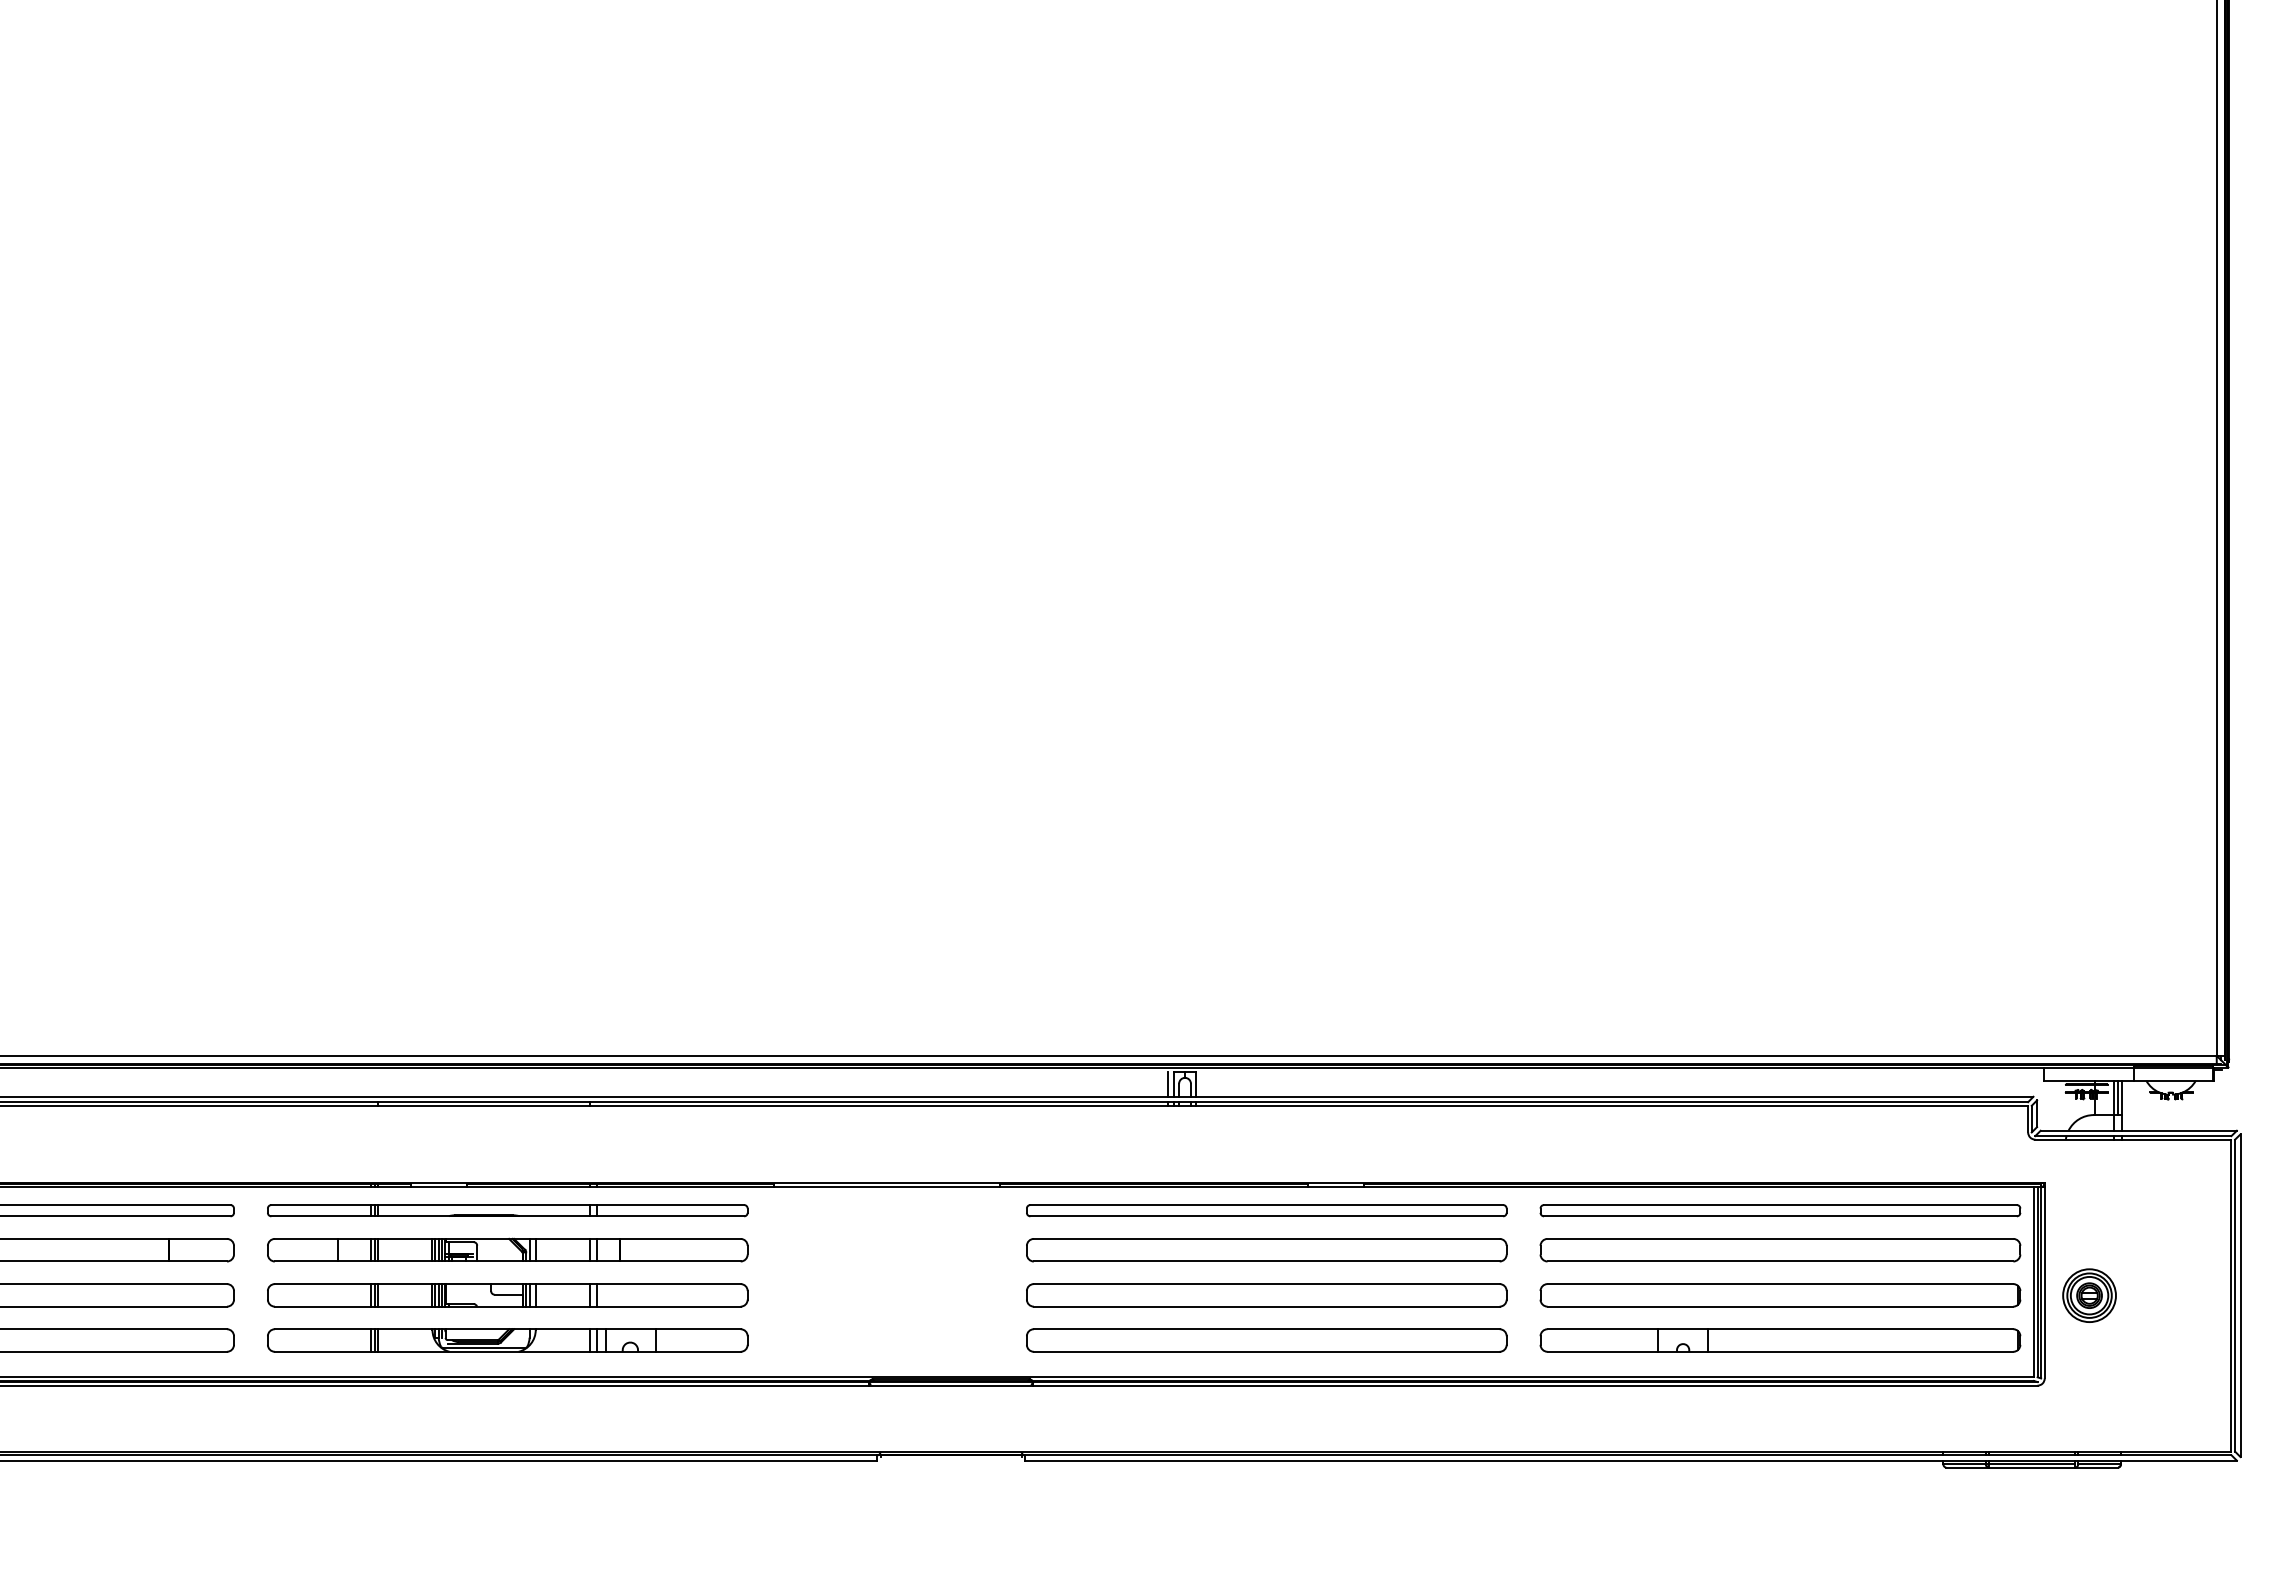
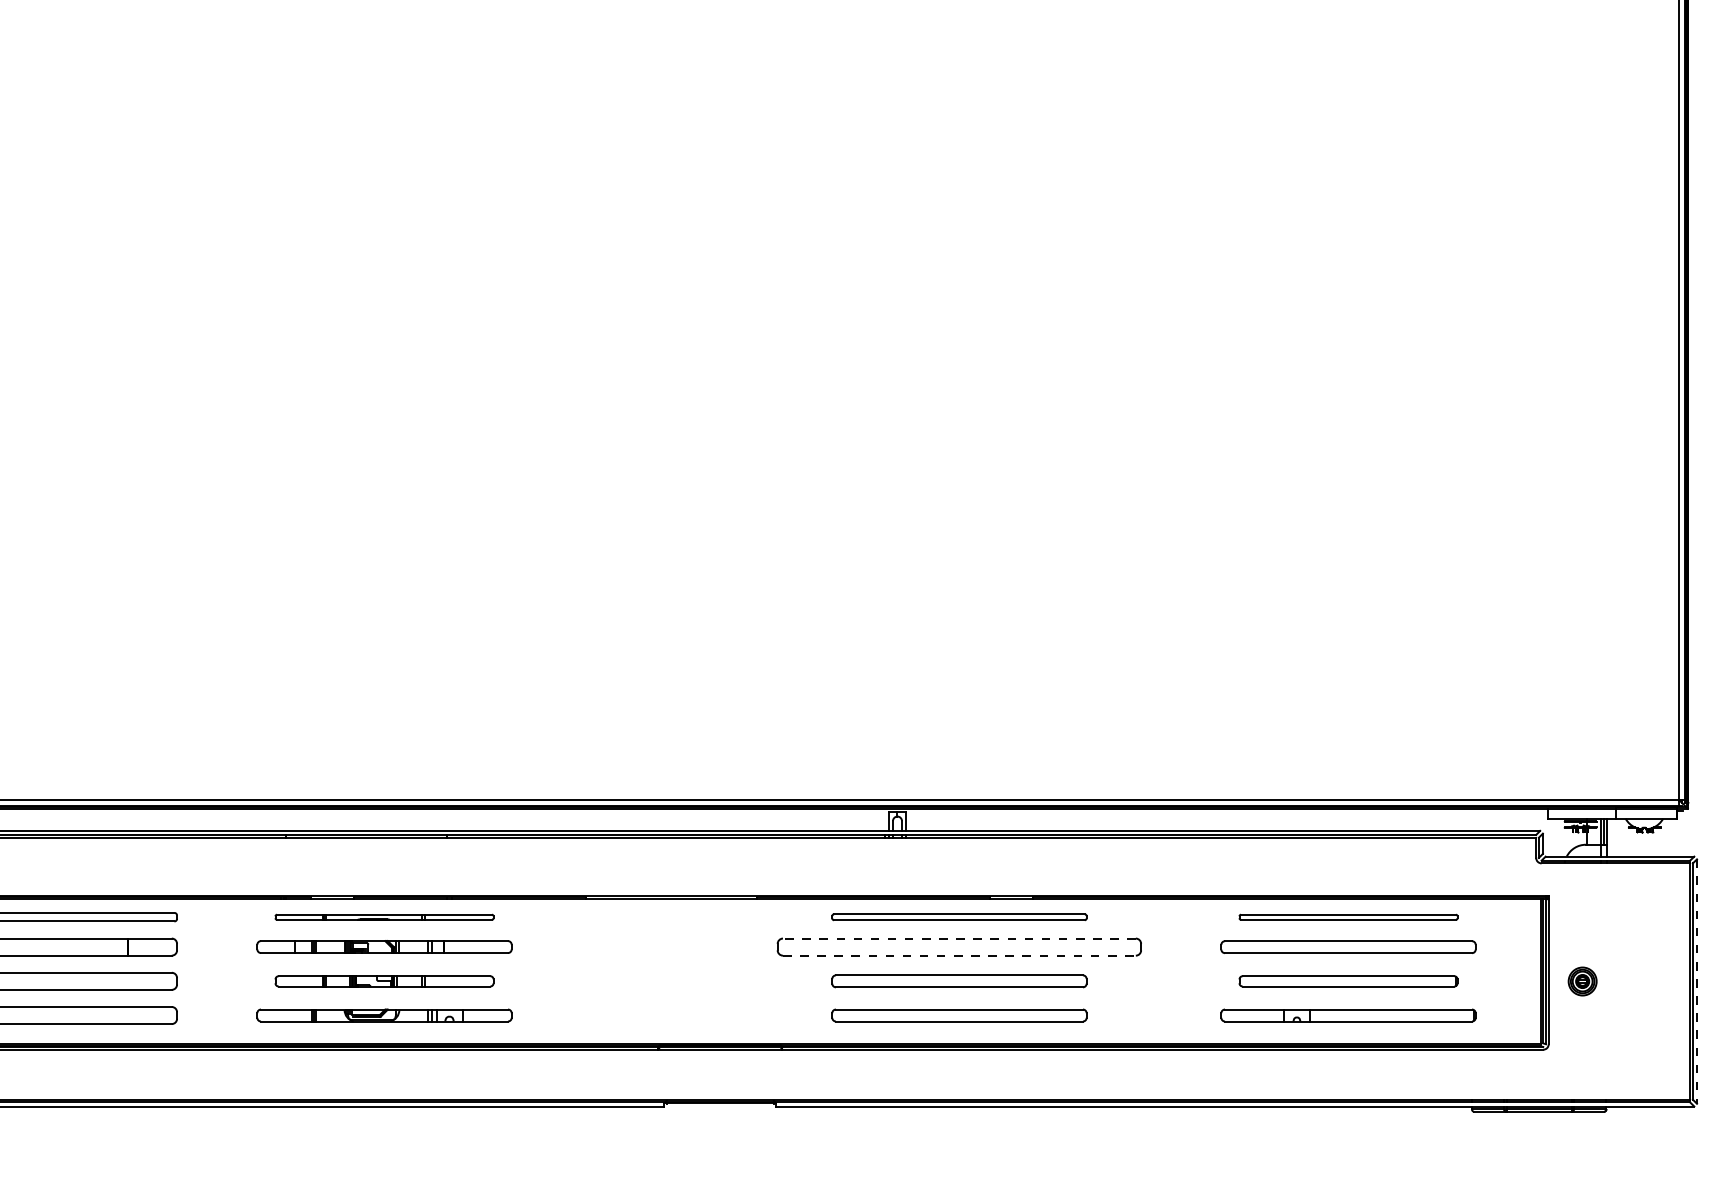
line: (1167, 1084) -> (884, 821), removed
part: (507, 1210) -> (384, 917), size x0.6
part: (1266, 1210) -> (959, 917), size x0.7
part: (1780, 1210) -> (1348, 917), size x0.6
line: (1266, 1238) -> (959, 938), solid -> dashed
part: (507, 1249) -> (384, 946), size x0.7
part: (1780, 1250) -> (1348, 947), size x0.7
line: (1266, 1261) -> (959, 955), solid -> dashed
part: (507, 1295) -> (384, 981), size x0.6
part: (1266, 1295) -> (959, 981), size x0.7
part: (1780, 1295) -> (1348, 981), size x0.6
part: (2089, 1295) -> (1582, 981), size x0.7
line: (2240, 1296) -> (1697, 982), solid -> dashed
part: (507, 1340) -> (384, 1015), size x0.7
part: (1266, 1340) -> (959, 1015), size x0.7
part: (1780, 1340) -> (1348, 1015), size x0.7

